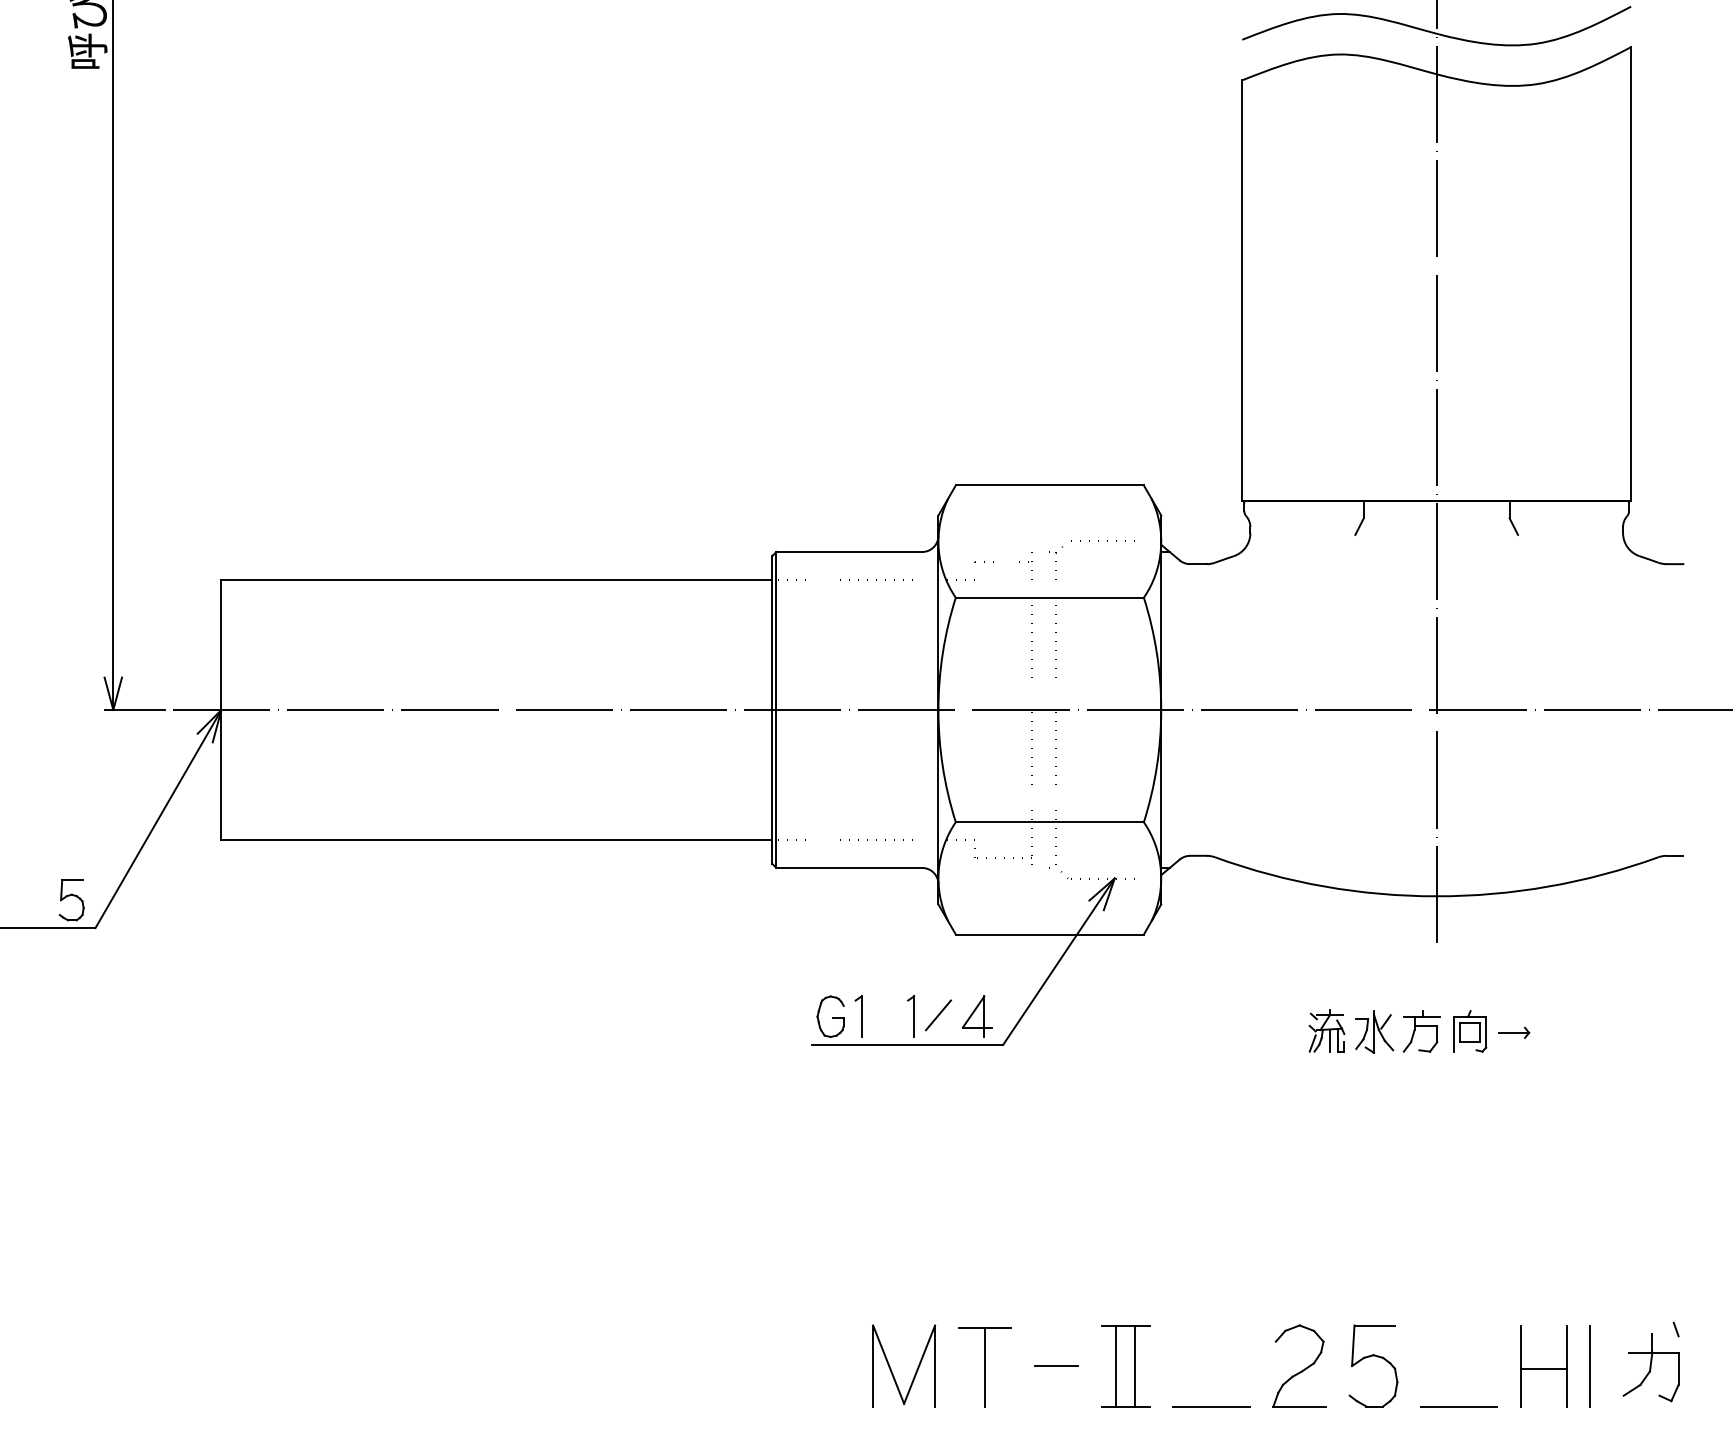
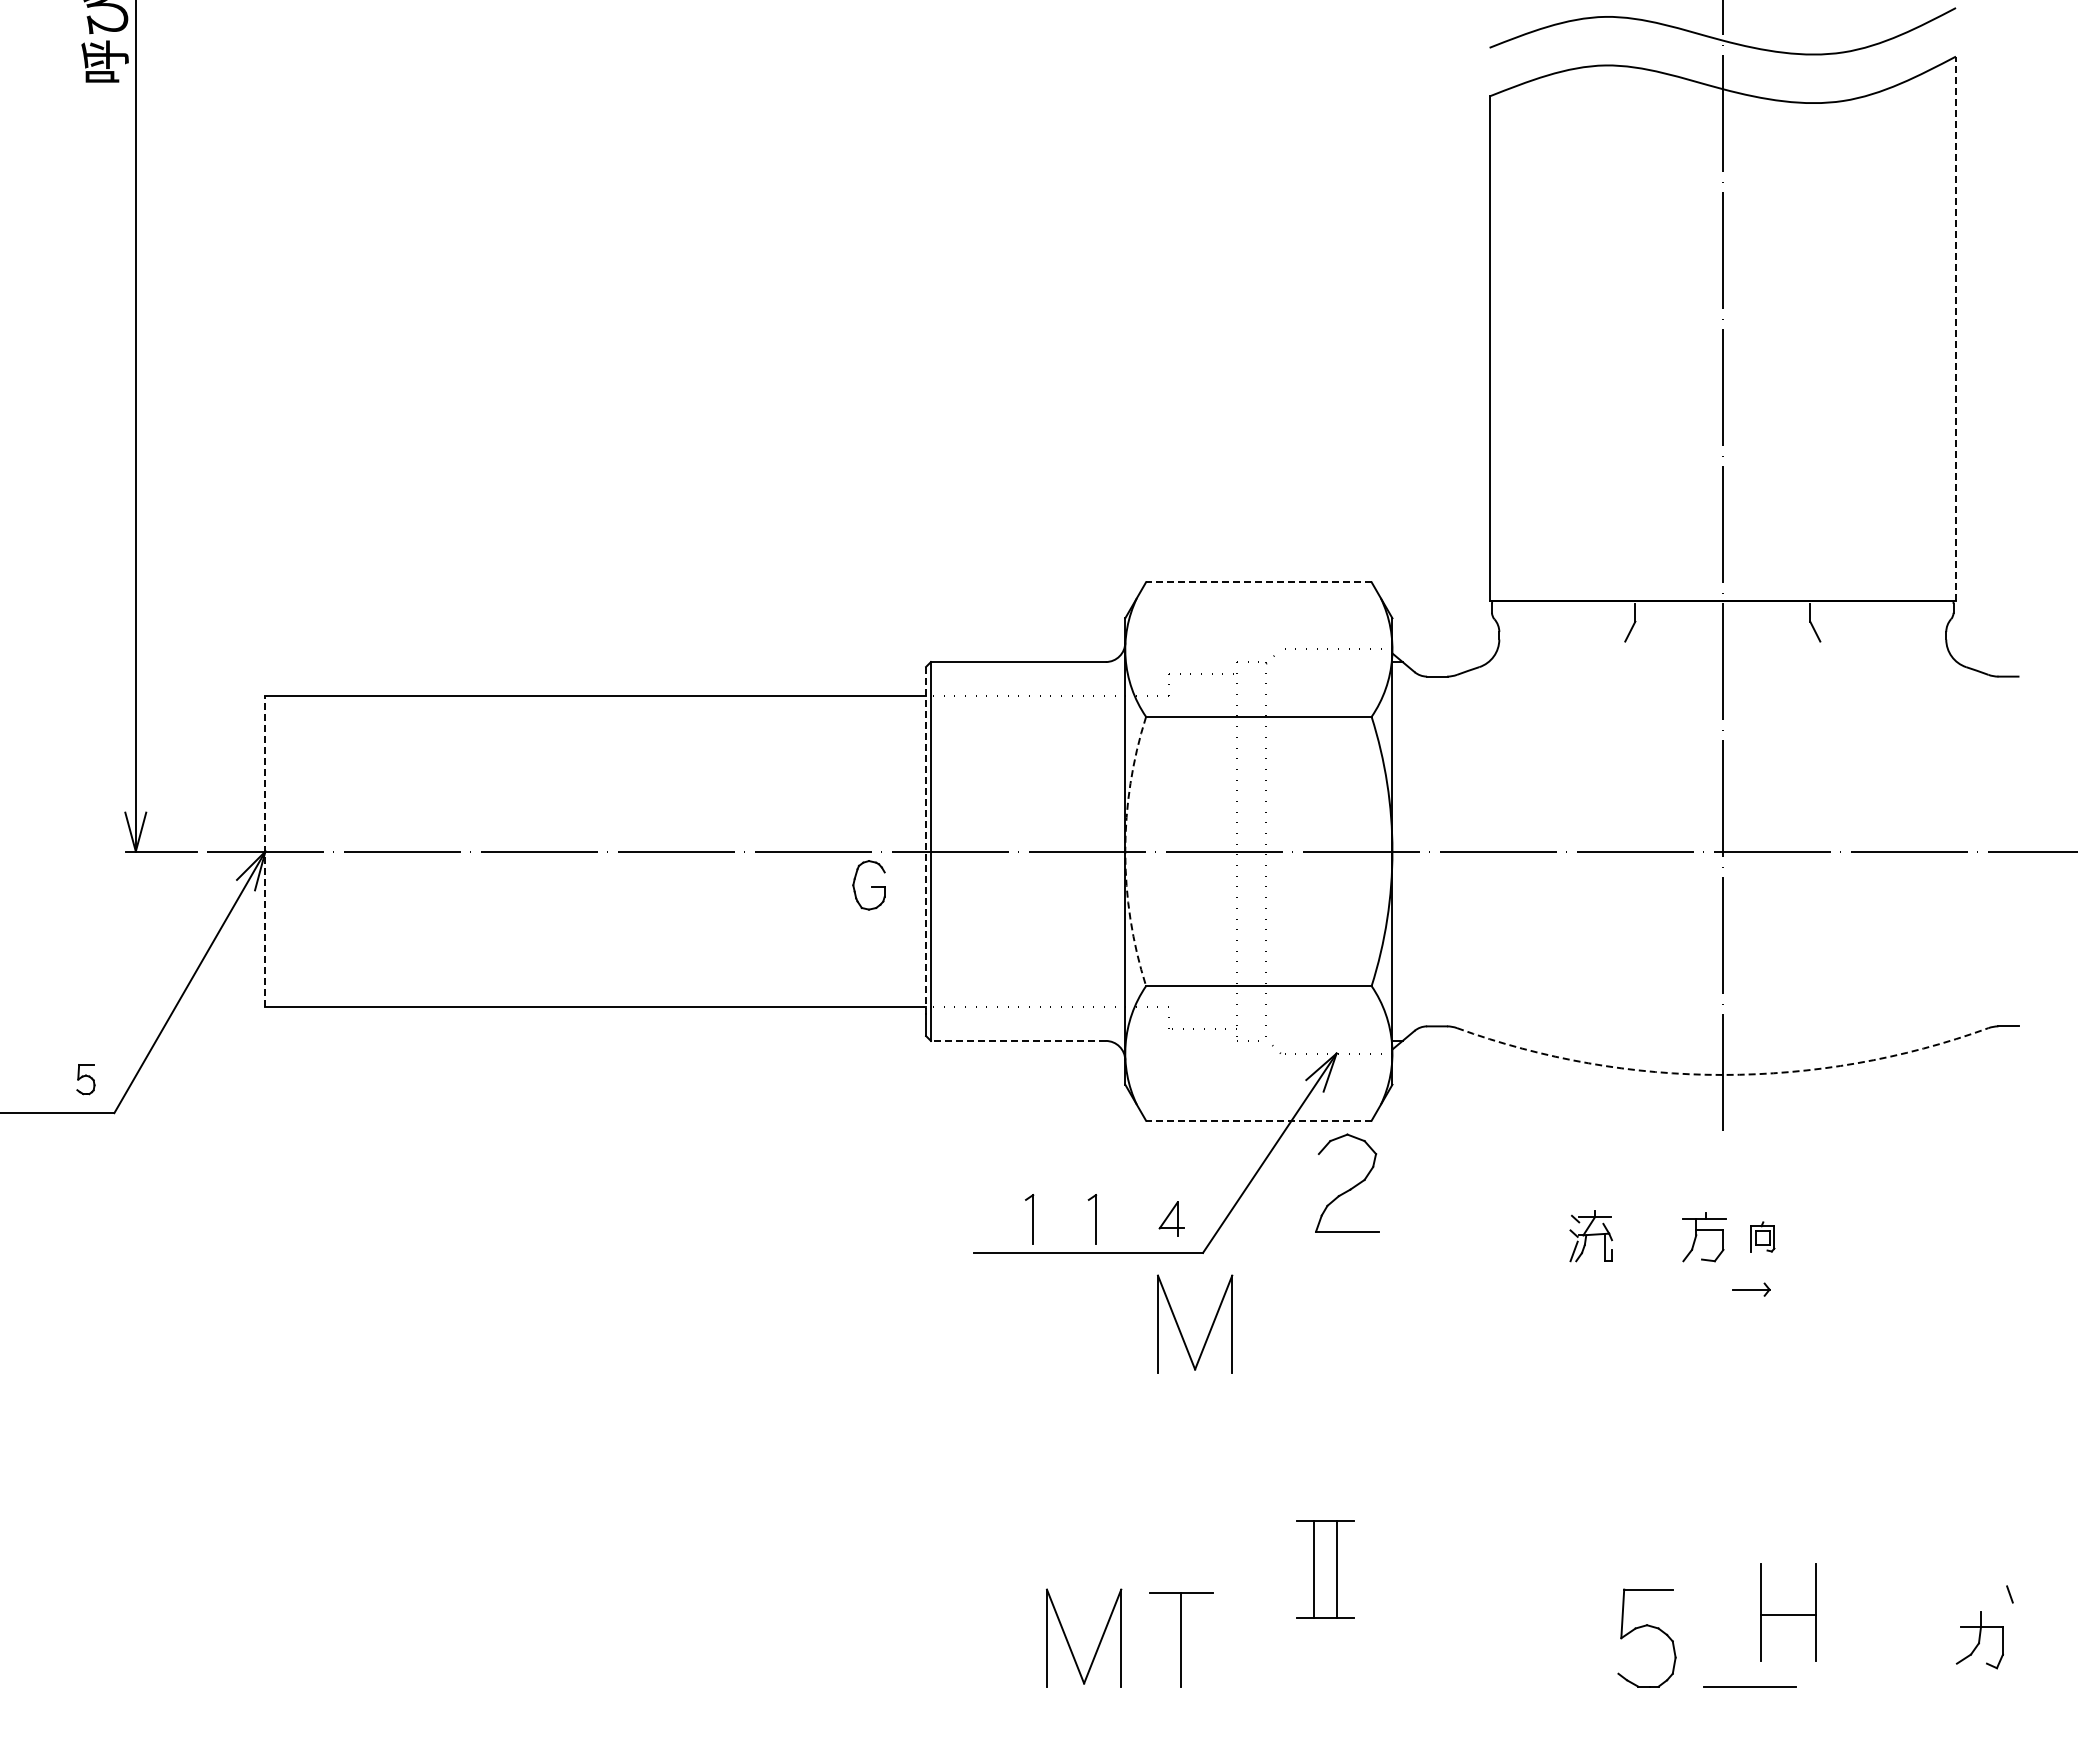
line: (1630, 273) -> (1955, 328), solid -> dashed
line: (1049, 485) -> (1258, 582), solid -> dashed
line: (772, 699) -> (926, 838), solid -> dashed
line: (221, 709) -> (265, 851), solid -> dashed
arc: (938, 709) -> (1125, 851), solid -> dashed
line: (848, 867) -> (1017, 1040), solid -> dashed
arc: (1436, 895) -> (1722, 1074), solid -> dashed
part: (71, 900) -> (85, 1079), size x0.6
line: (1049, 934) -> (1258, 1120), solid -> dashed
line: (938, 1015) -> (1125, 1217), removed
part: (830, 1016) -> (868, 885), moved
part: (976, 1016) -> (1171, 1219), size x0.7
part: (1374, 1031) -> (1648, 1237), removed
part: (1469, 1031) -> (1762, 1236), size x0.6
part: (1514, 1032) -> (1751, 1289), moved
line: (1329, 1041) -> (1594, 1248), removed
part: (1009, 1106) -> (1210, 1327), added
line: (1056, 1365) -> (1266, 1637), removed
line: (1590, 1365) -> (1907, 1637), removed
part: (1125, 1366) -> (1325, 1569), moved
part: (1544, 1366) -> (1788, 1612), moved
part: (1650, 1367) -> (1979, 1639), size x0.7
part: (1303, 1369) -> (1351, 1187), moved
line: (1211, 1406) -> (1452, 1686), removed

